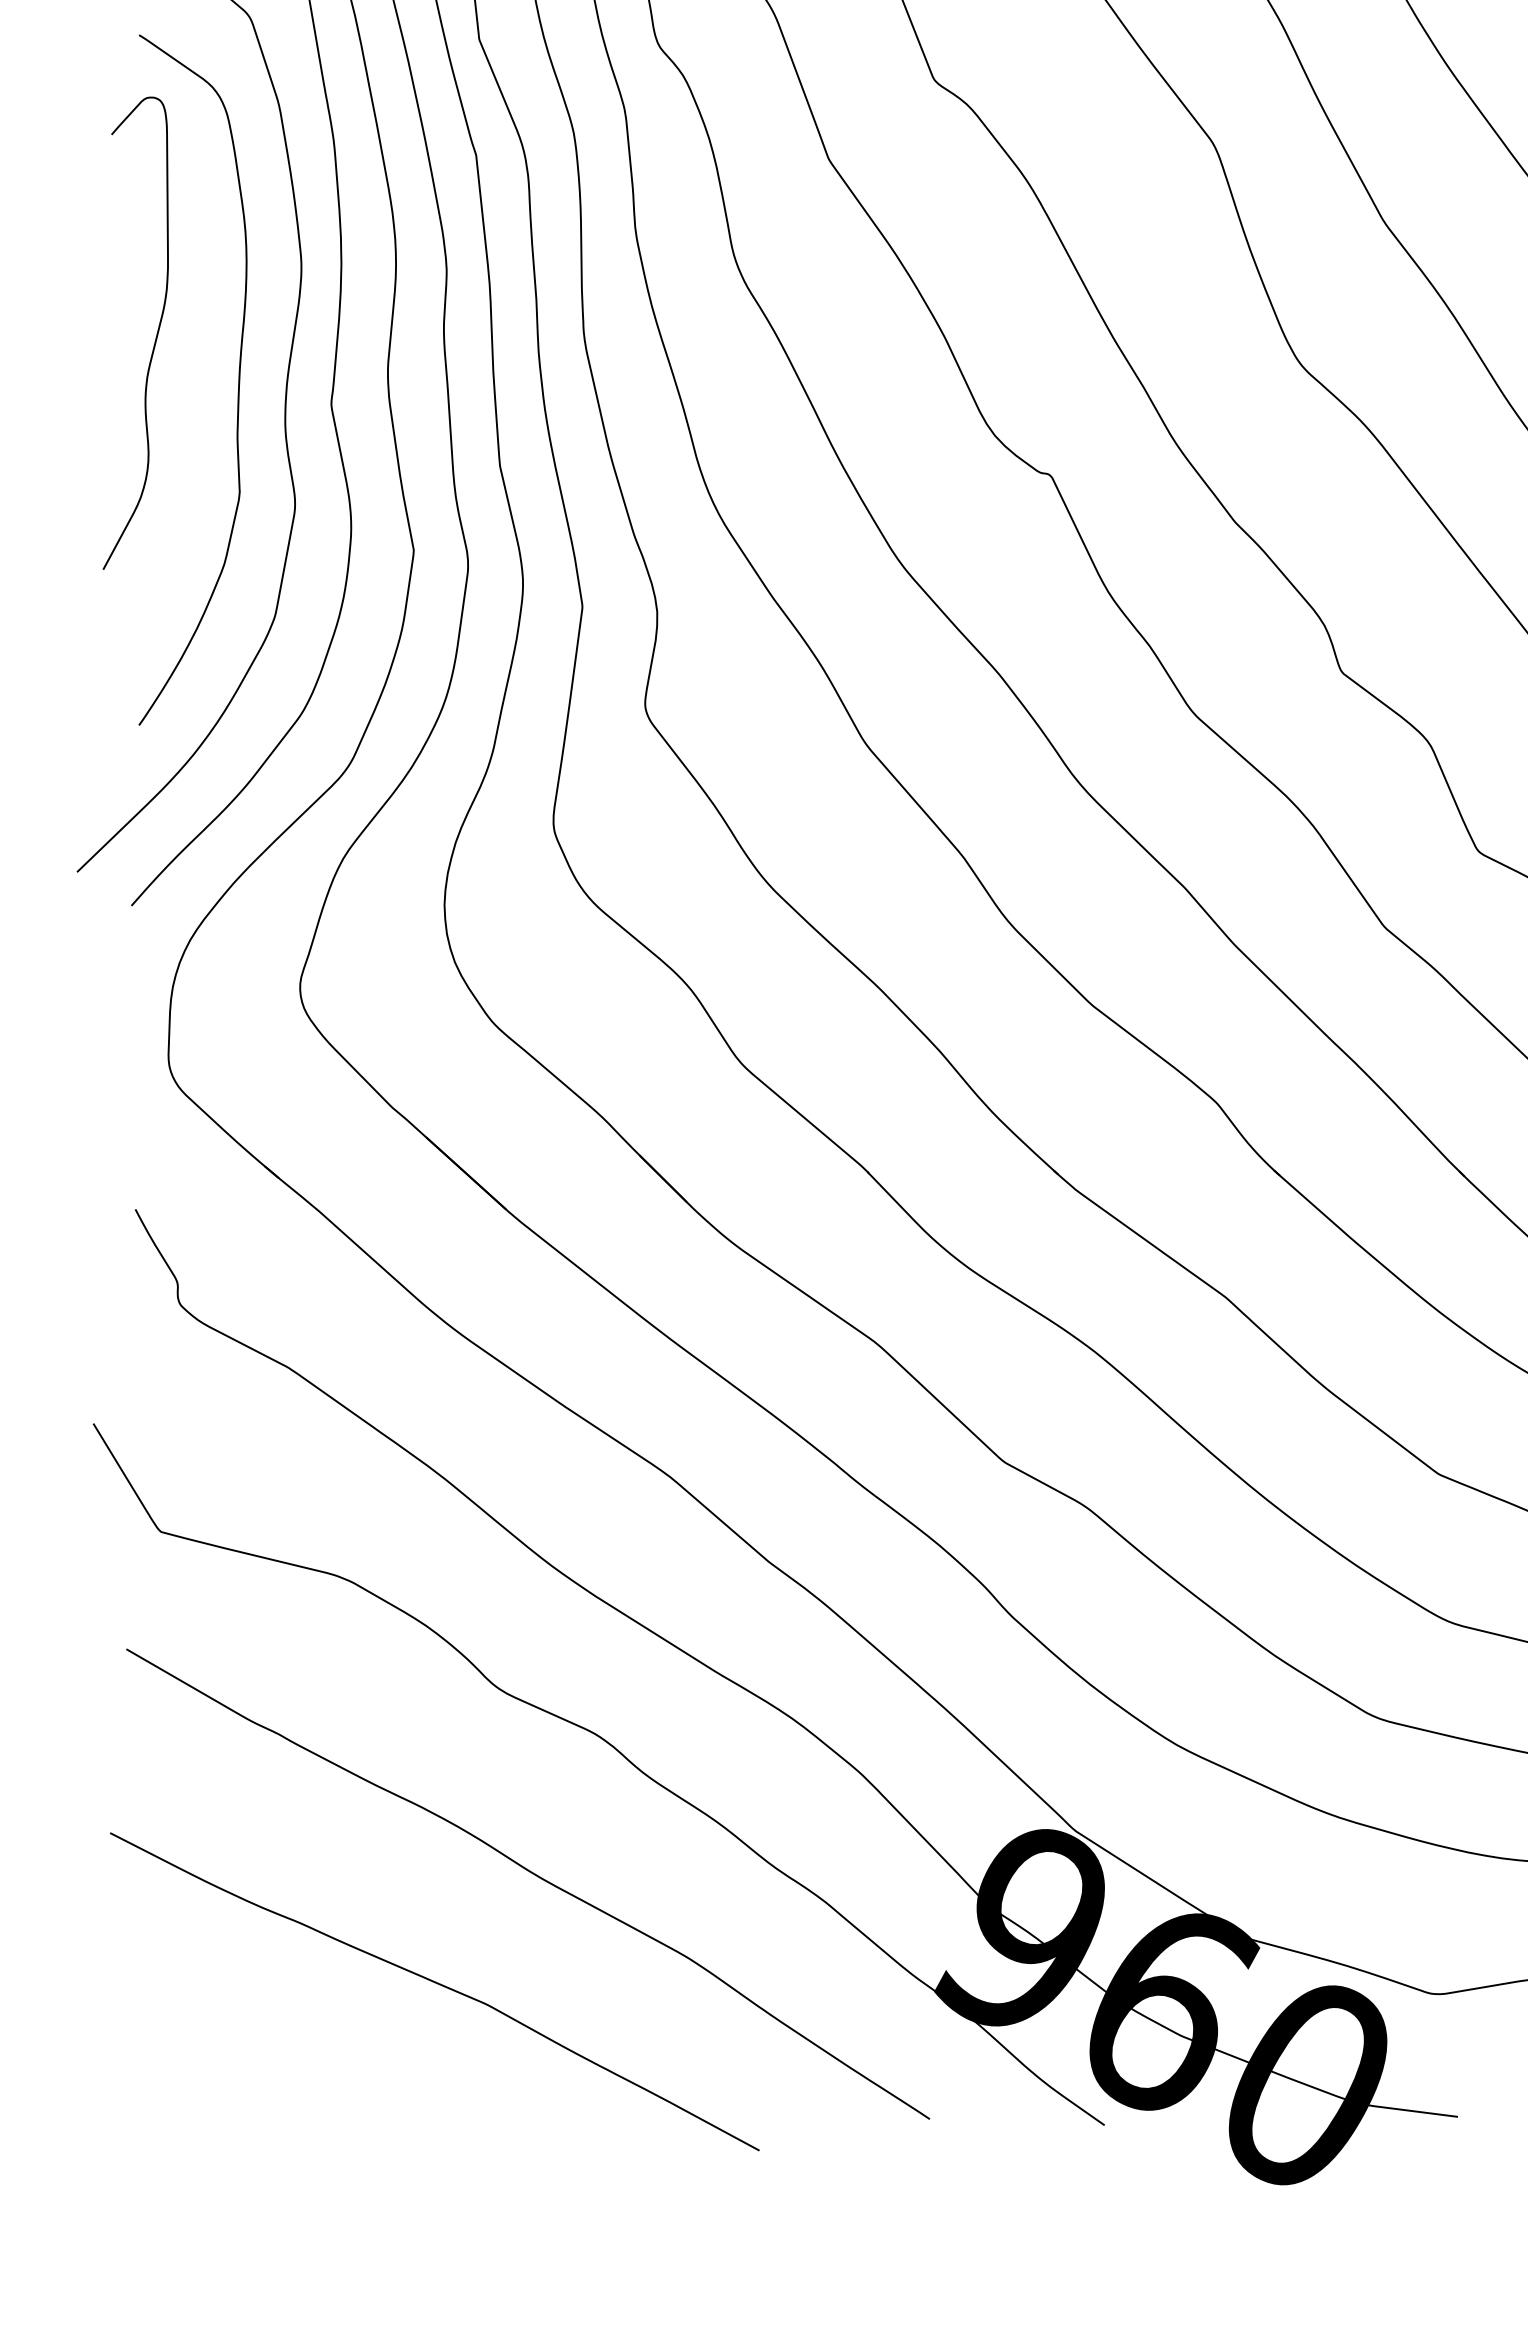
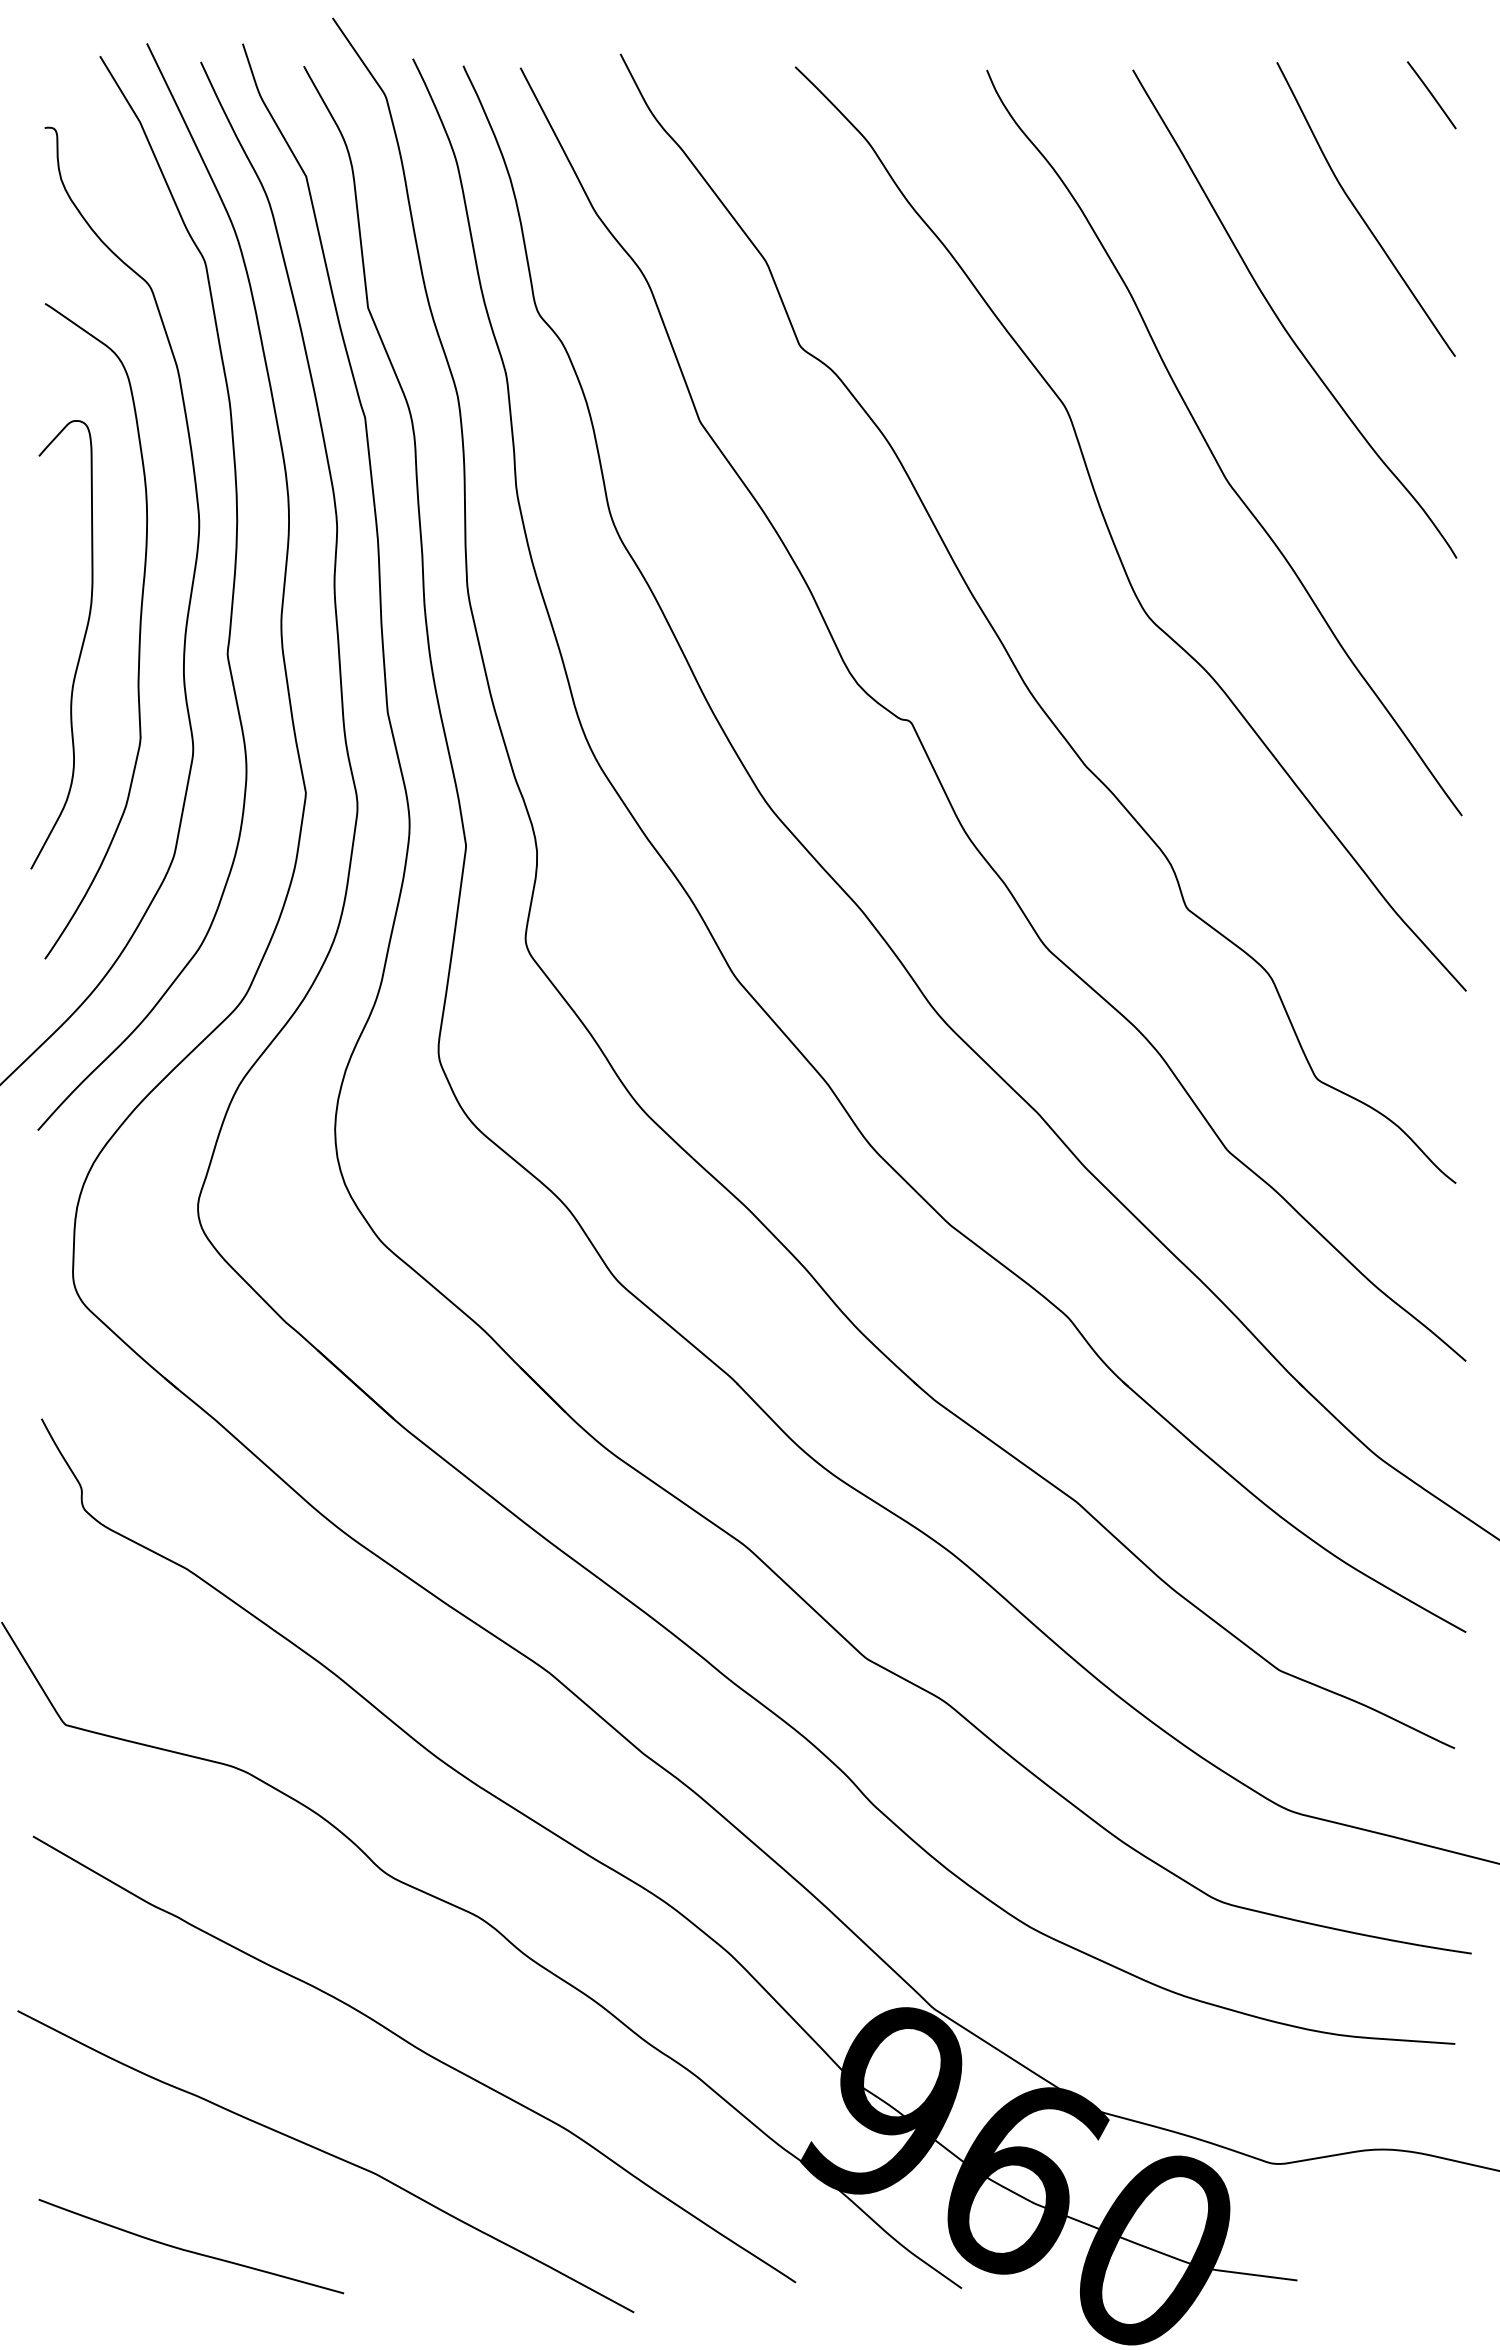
curve: (155, 338) -> (80, 649), moved
curve: (292, 2085) -> (190, 2250), added

